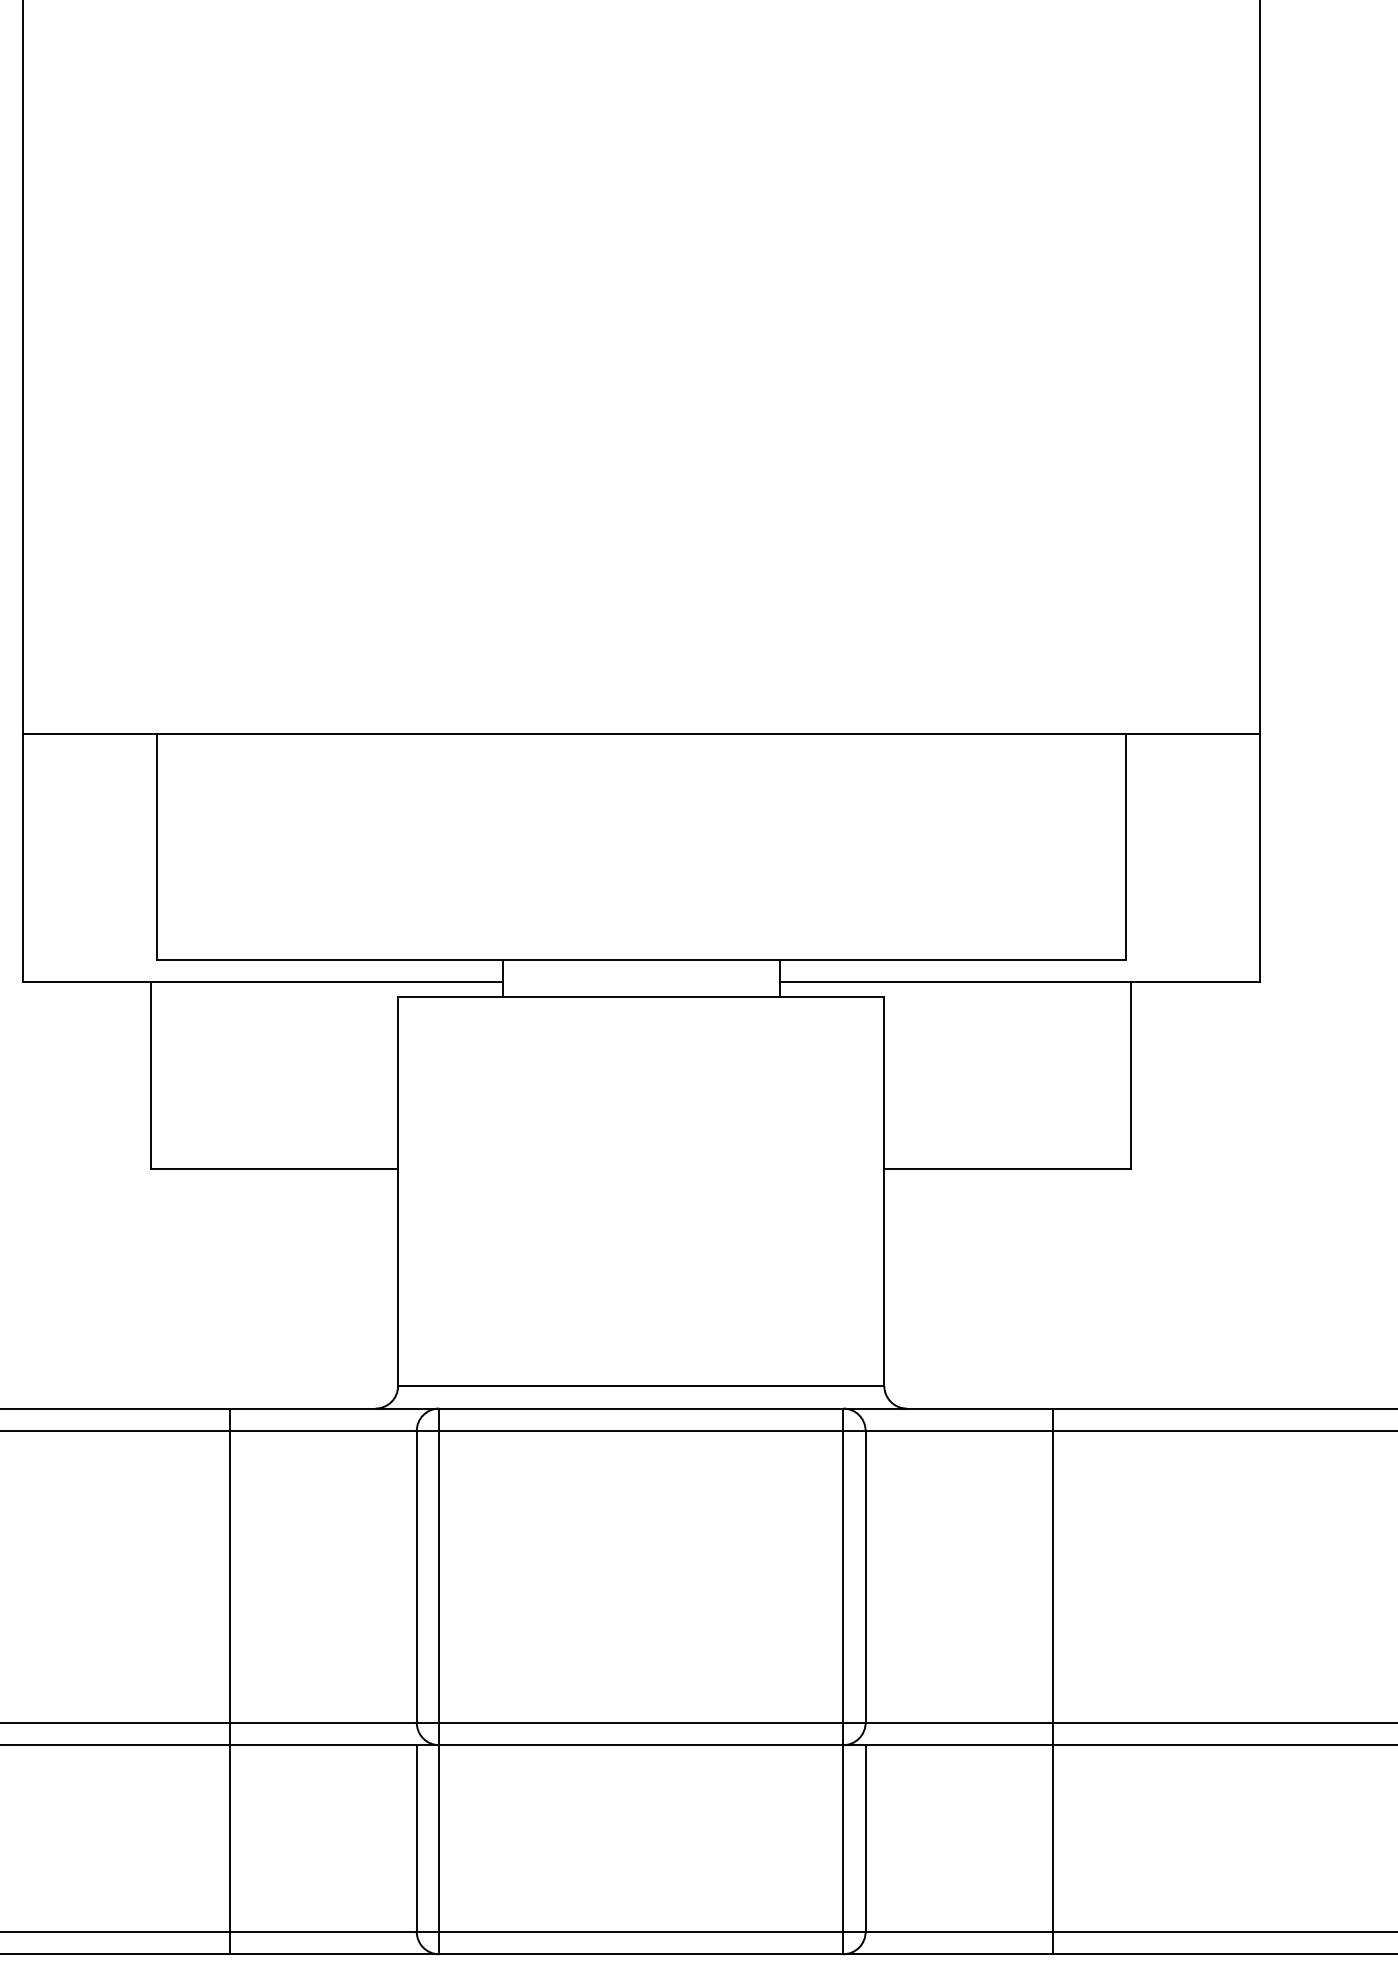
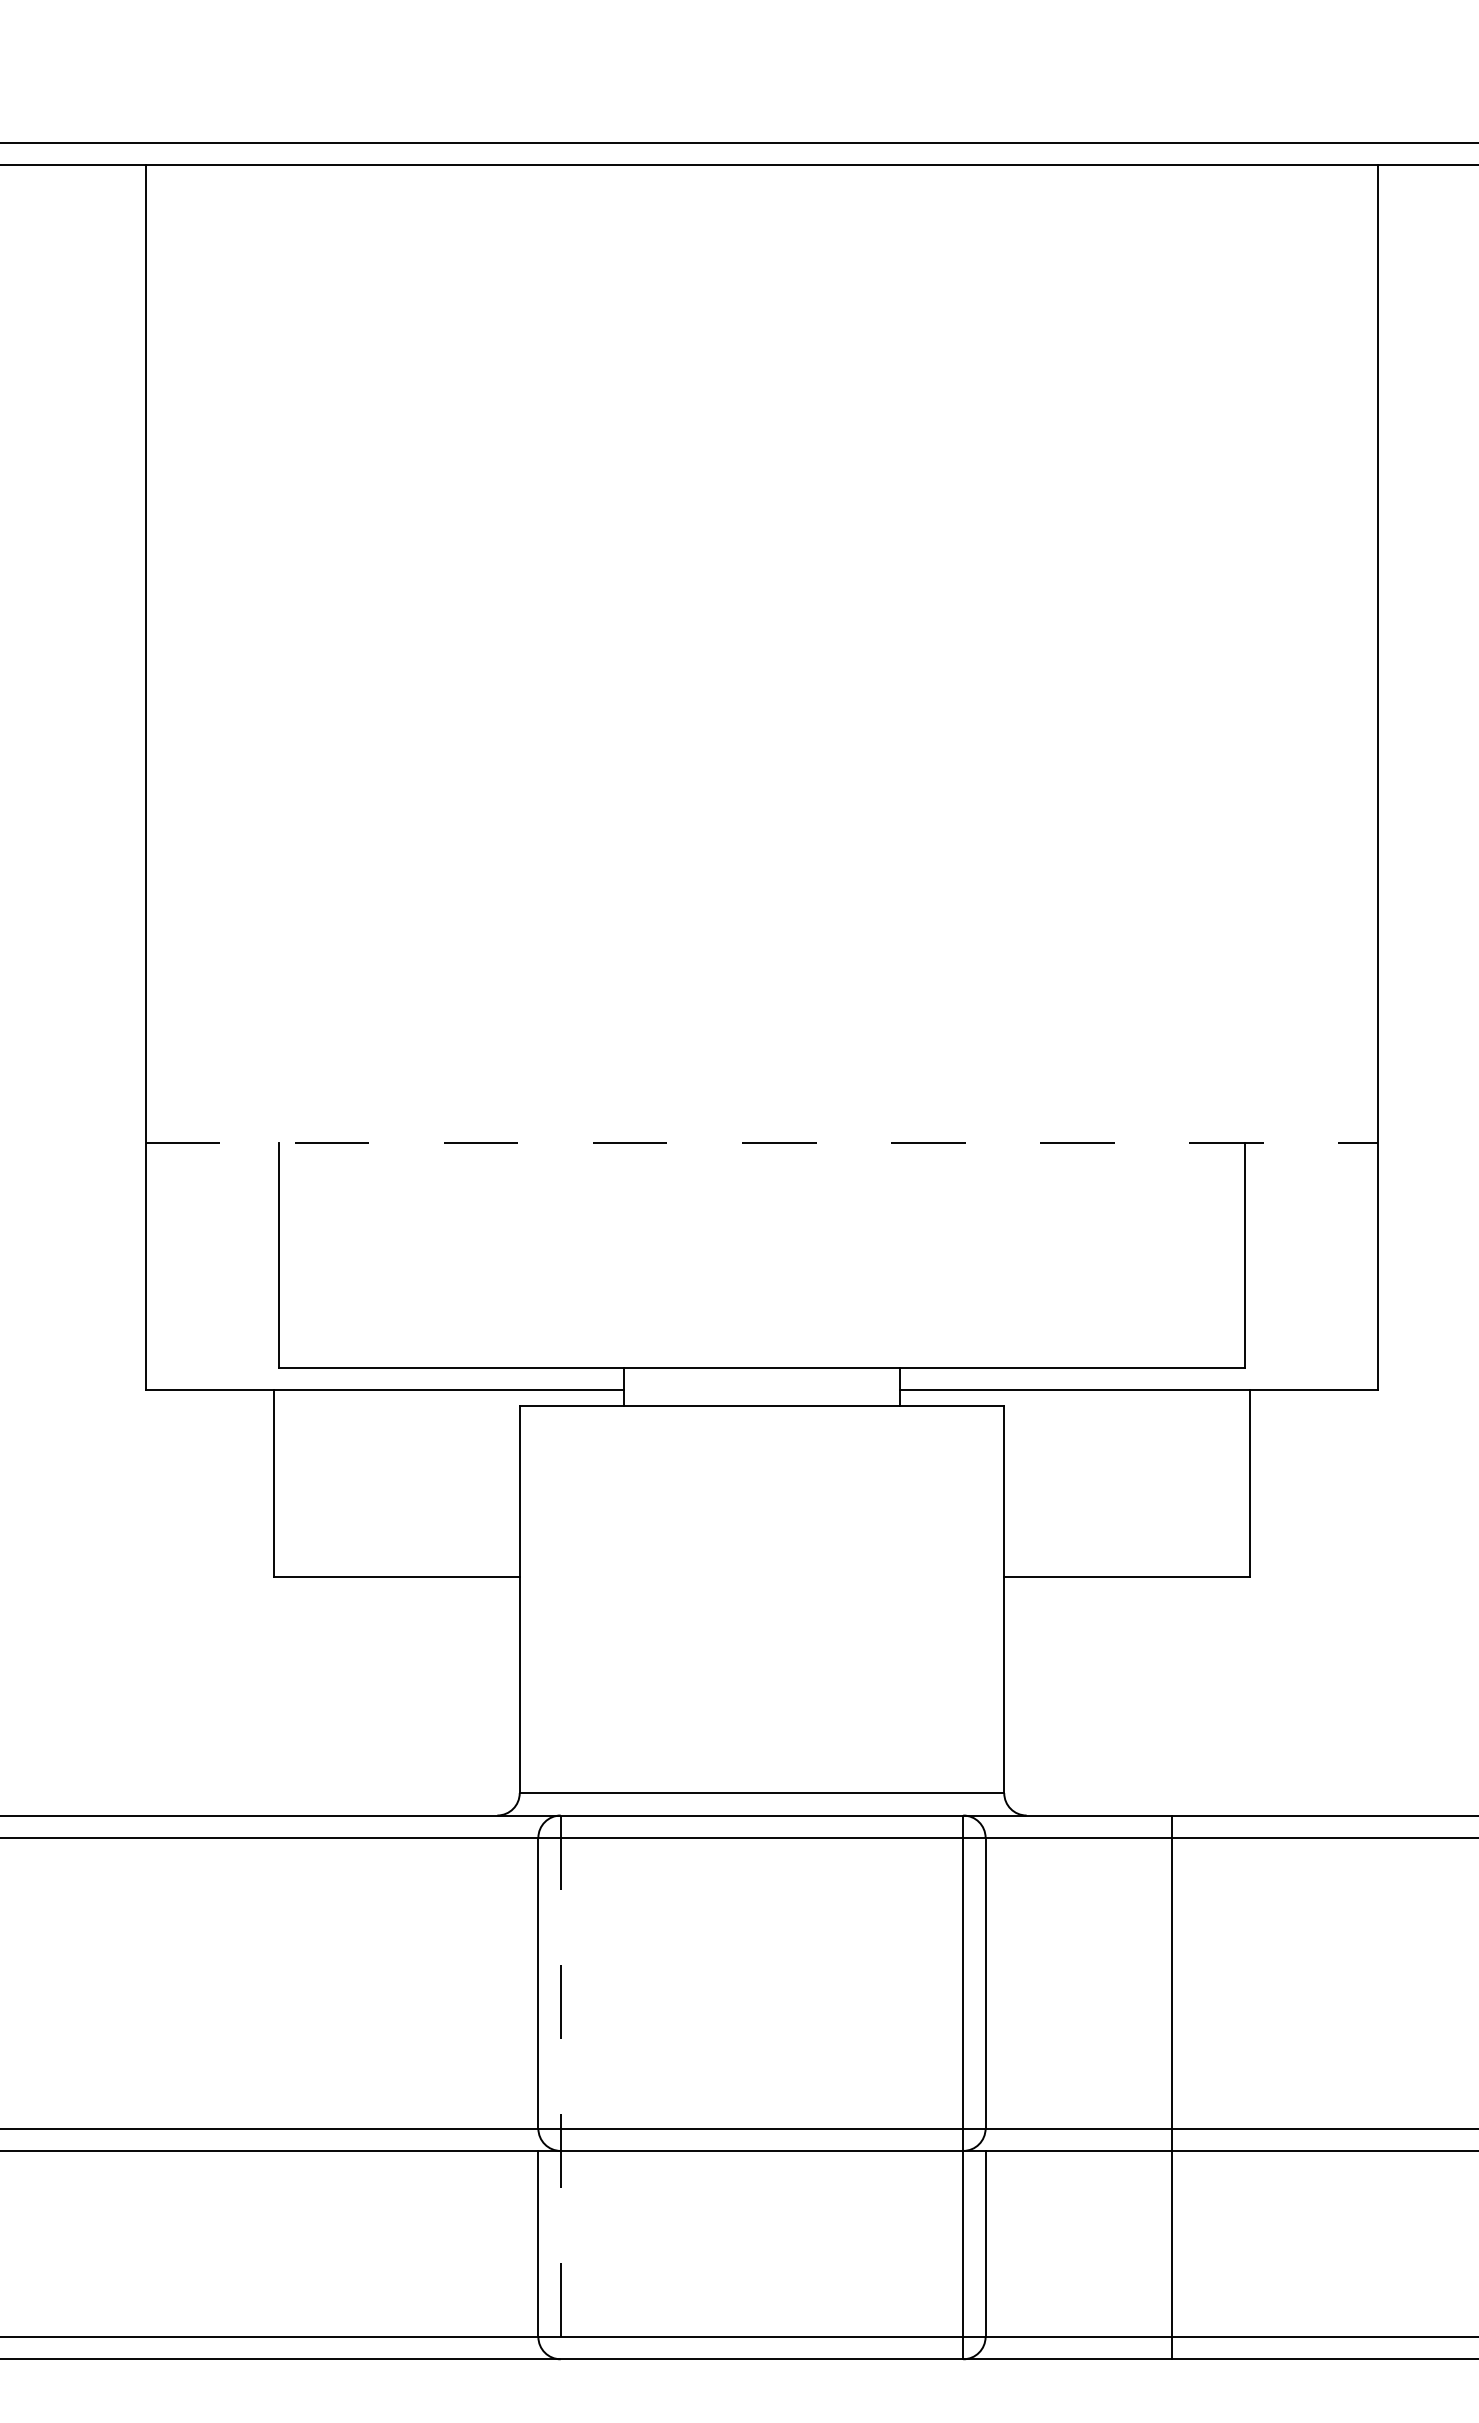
line: (641, 734) -> (762, 1143), solid -> dashed
line: (230, 1681) -> (352, 2087), removed
line: (438, 1681) -> (560, 2087), solid -> dashed

